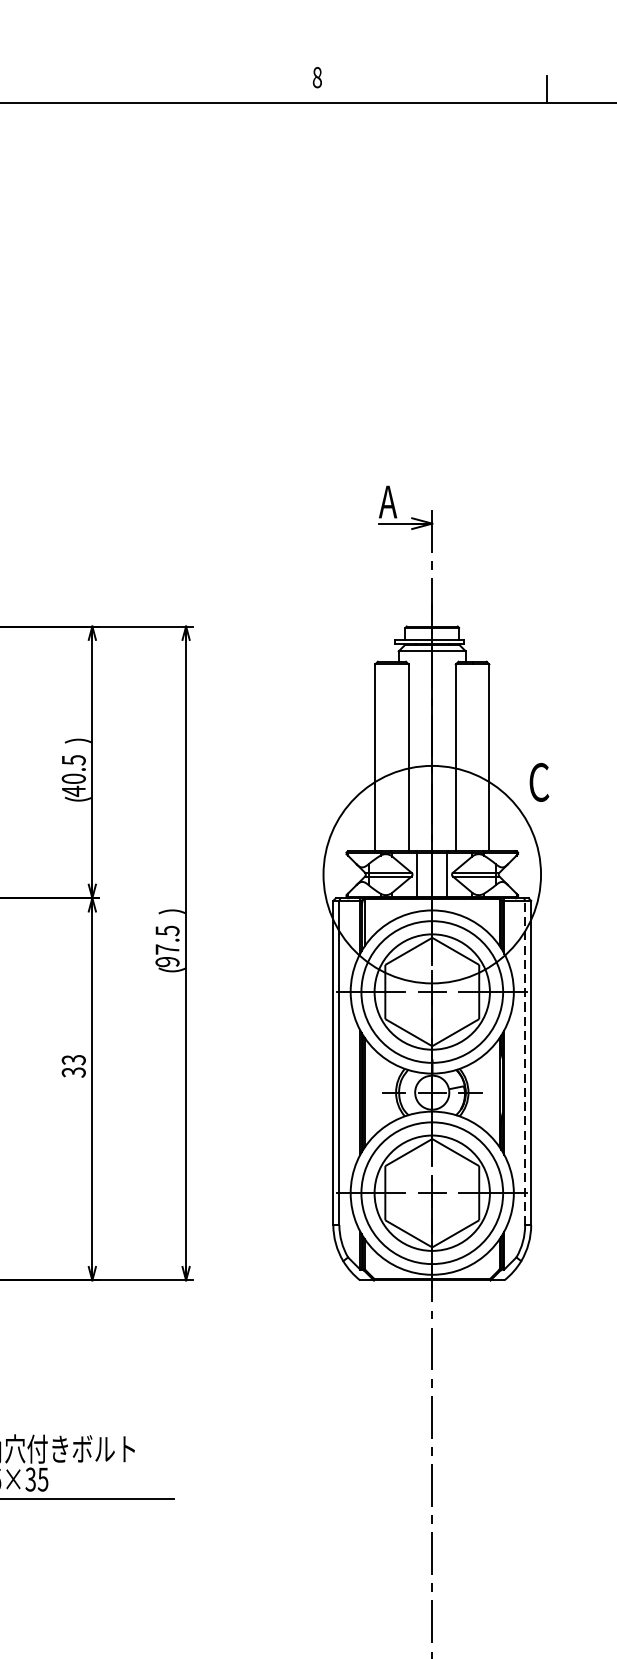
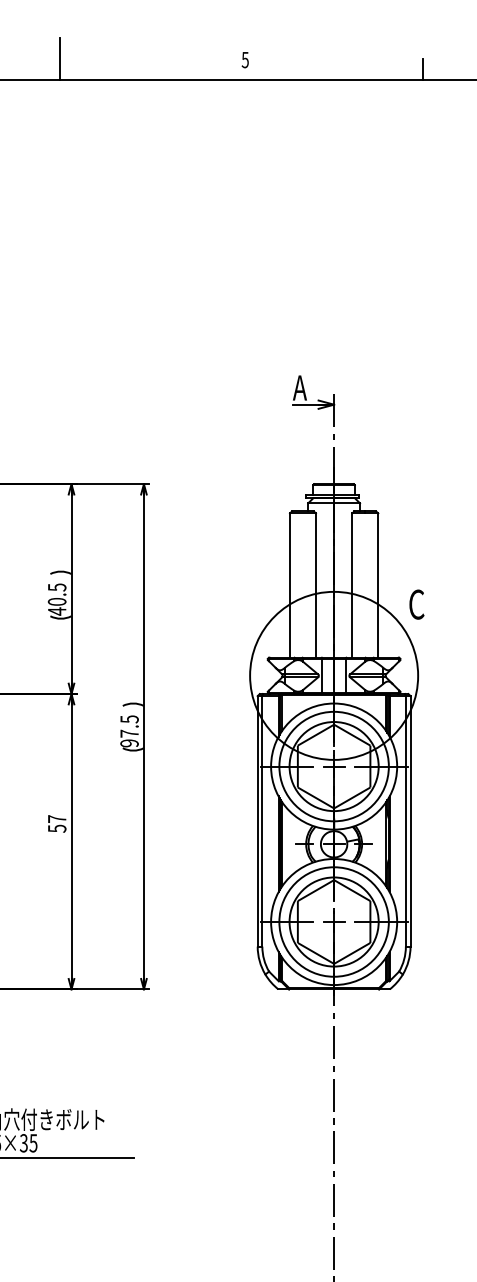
line: (76, 75) -> (59, 58), added
text: (316, 76) -> (244, 59), 8 -> 5
line: (524, 1061) -> (405, 820), dashed -> solid
text: (72, 1065) -> (56, 823), 33 -> 57

